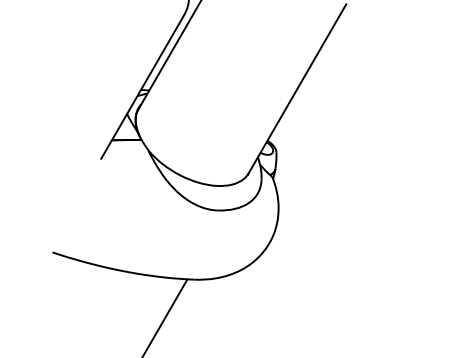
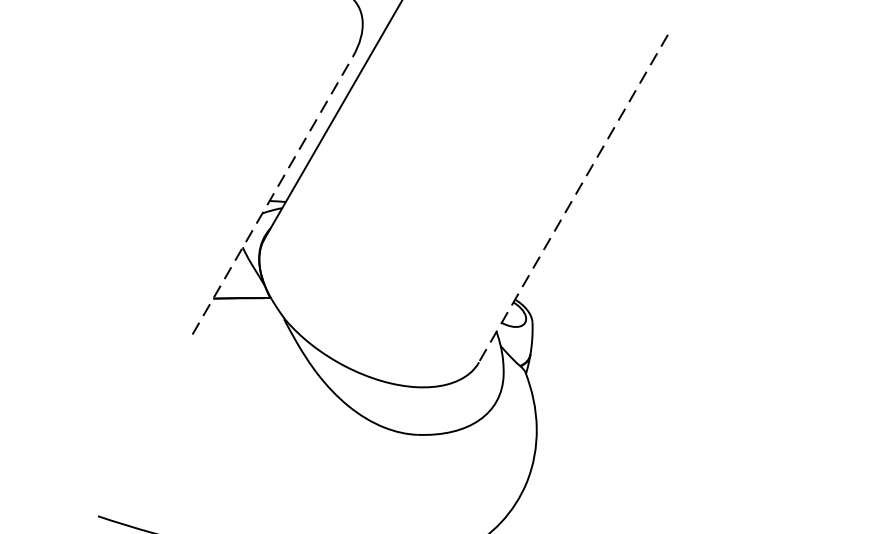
line: (142, 87) -> (272, 196), solid -> dashed
line: (296, 90) -> (571, 202), solid -> dashed

